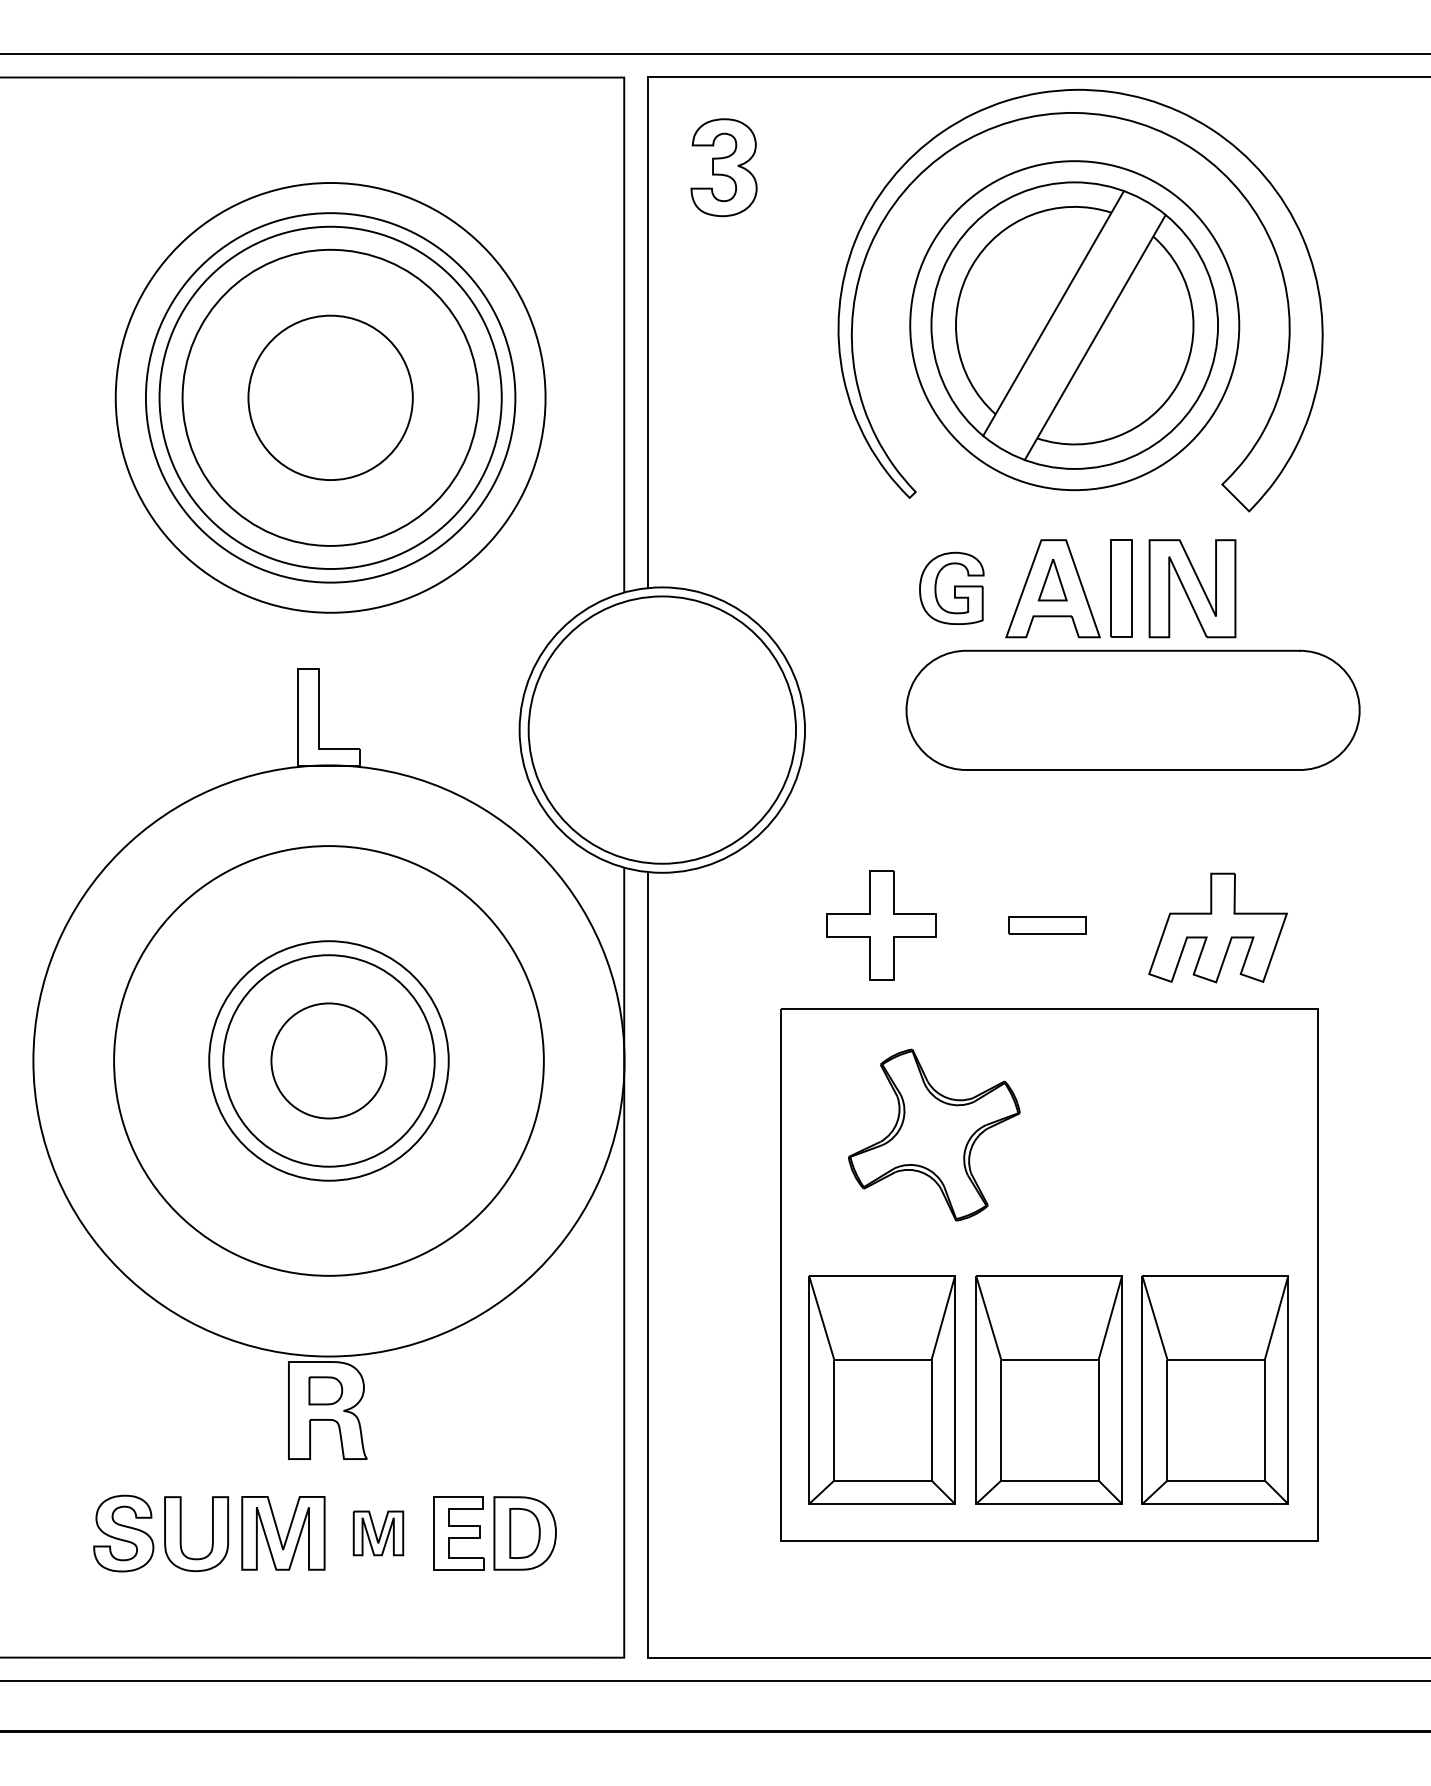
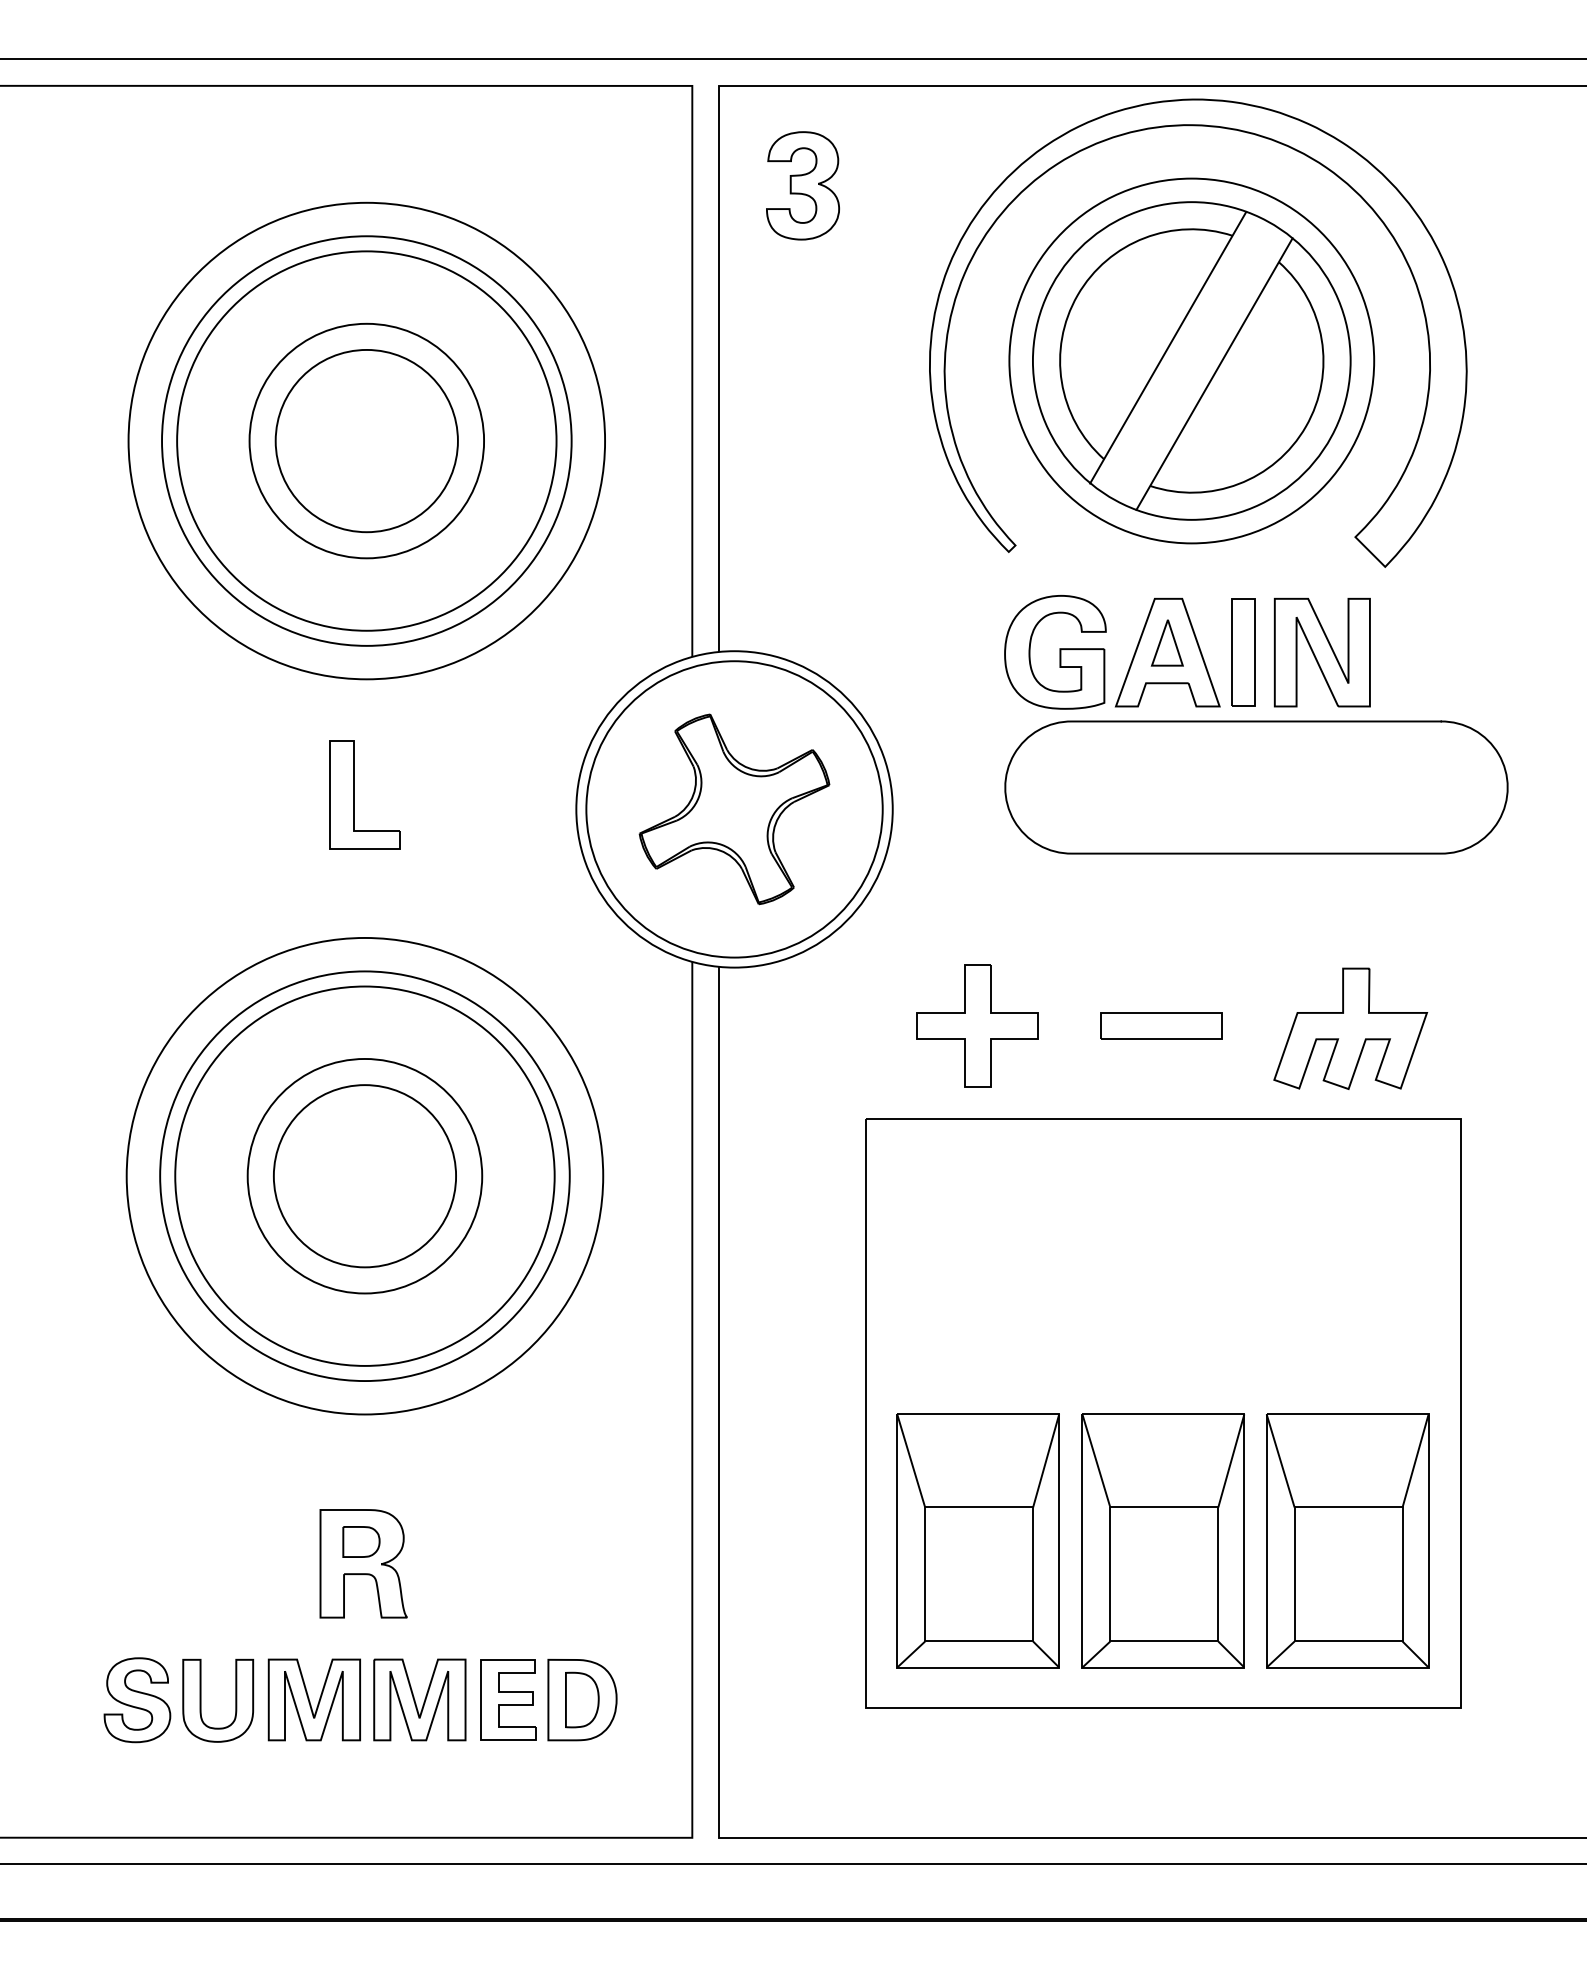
circle: (330, 397) -> (366, 440), size x0.71
part: (951, 588) -> (1055, 652), size x1.43
part: (1047, 925) -> (1161, 1026), size x1.43
circle: (328, 1060) -> (364, 1175), size x0.62
circle: (328, 1060) -> (364, 1175), size x1.43
circle: (328, 1060) -> (364, 1175), size x1.43
part: (933, 1134) -> (733, 808), moved
part: (378, 1533) -> (419, 1700), size x1.67

